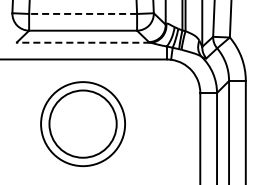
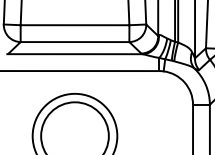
line: (83, 13) -> (75, 24), dashed -> solid
line: (82, 42) -> (74, 53), dashed -> solid

